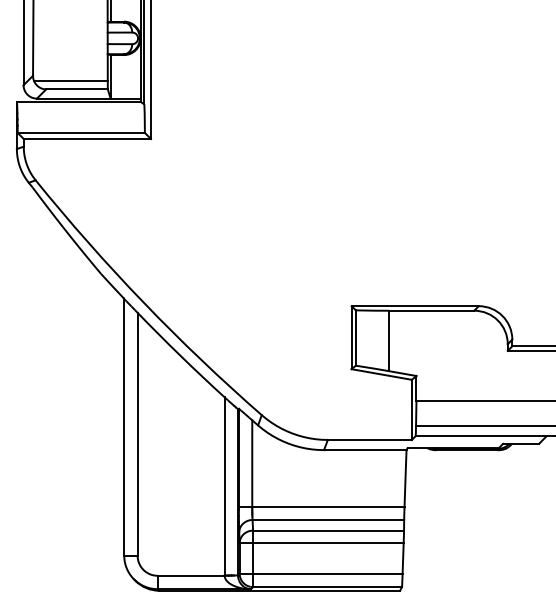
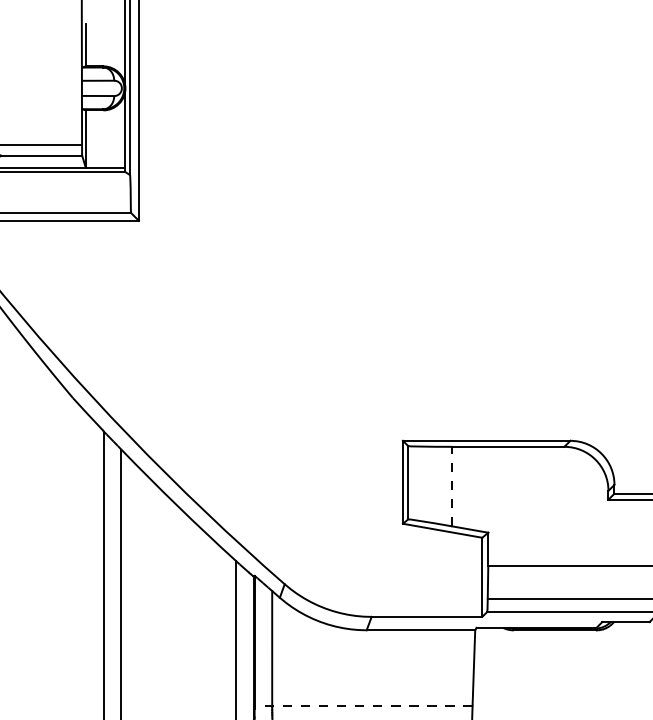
line: (389, 340) -> (452, 486), solid -> dashed
line: (321, 507) -> (363, 705), solid -> dashed

